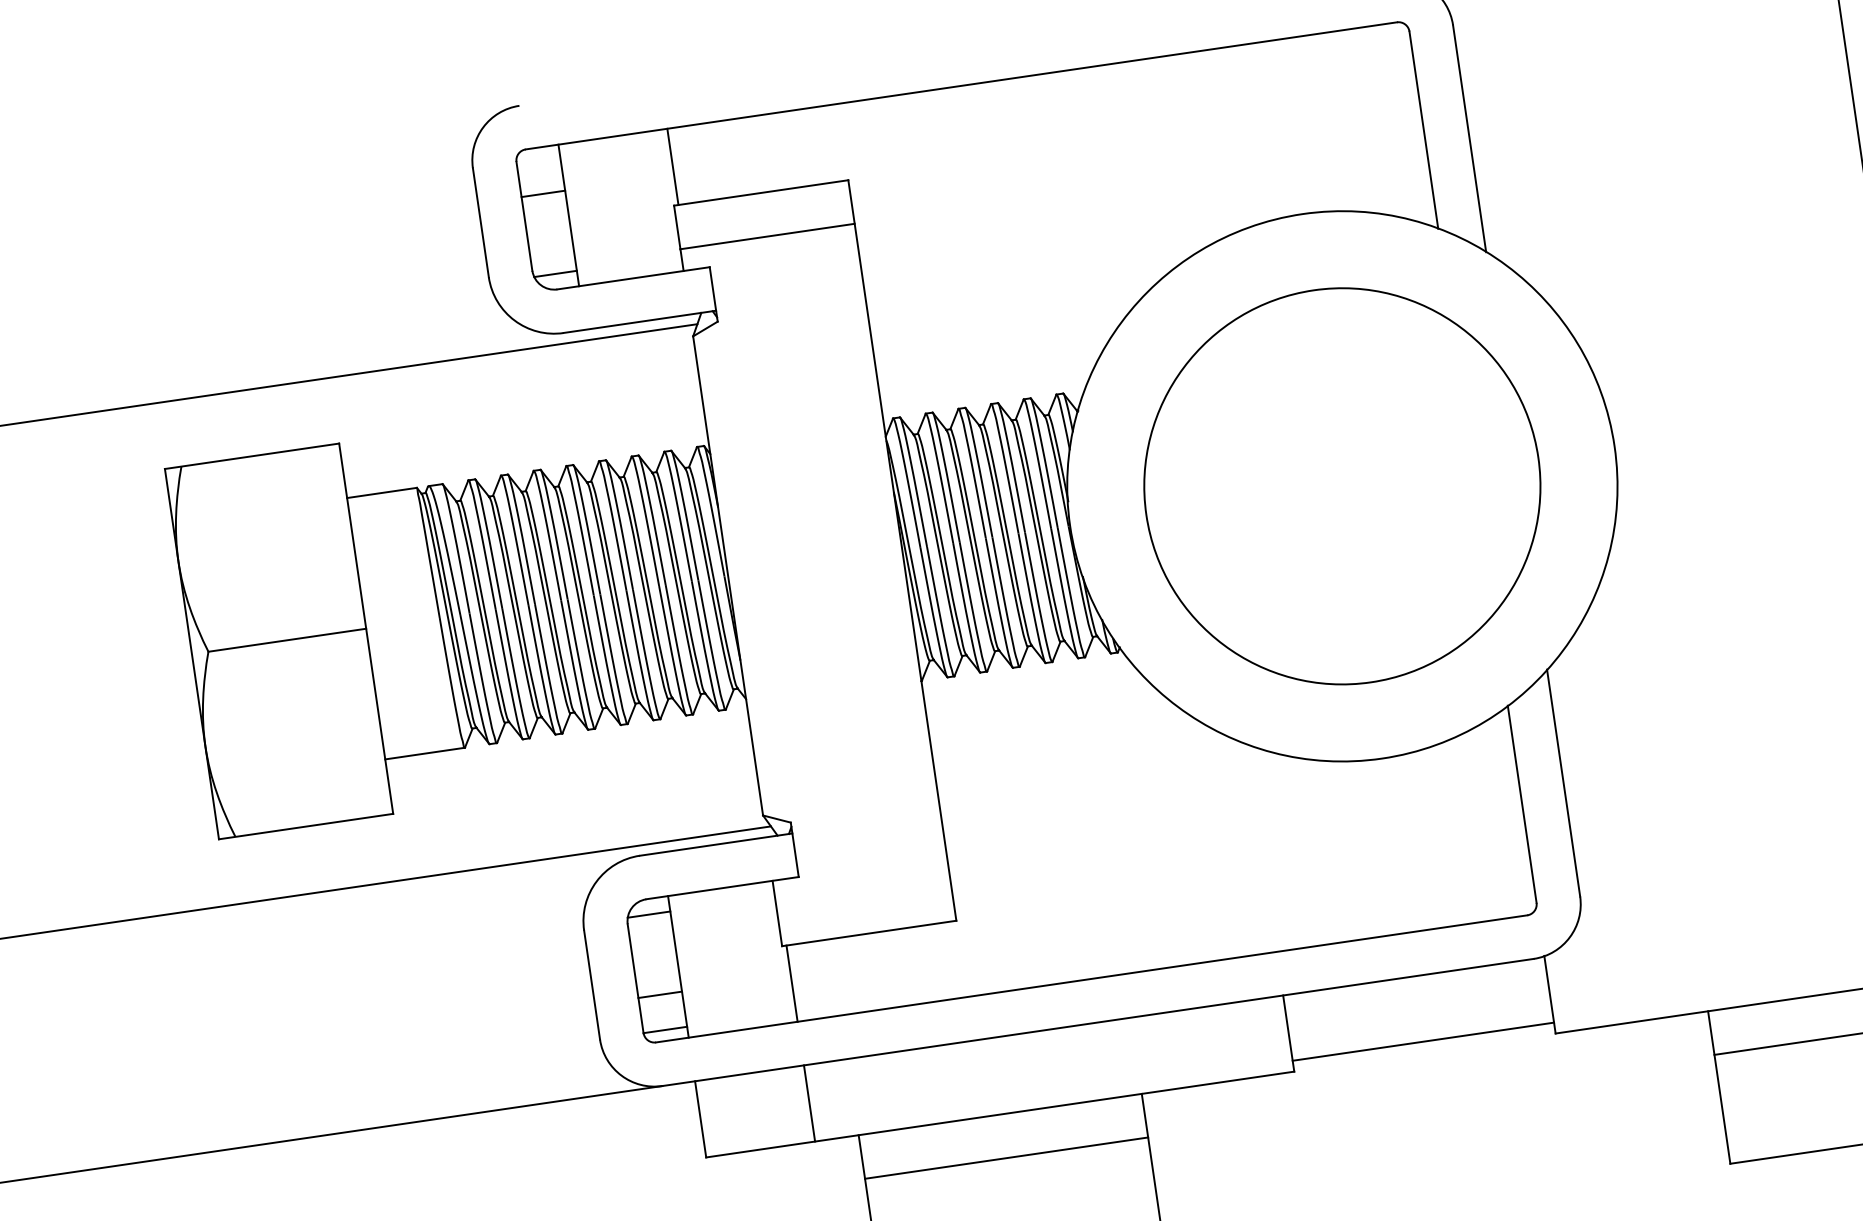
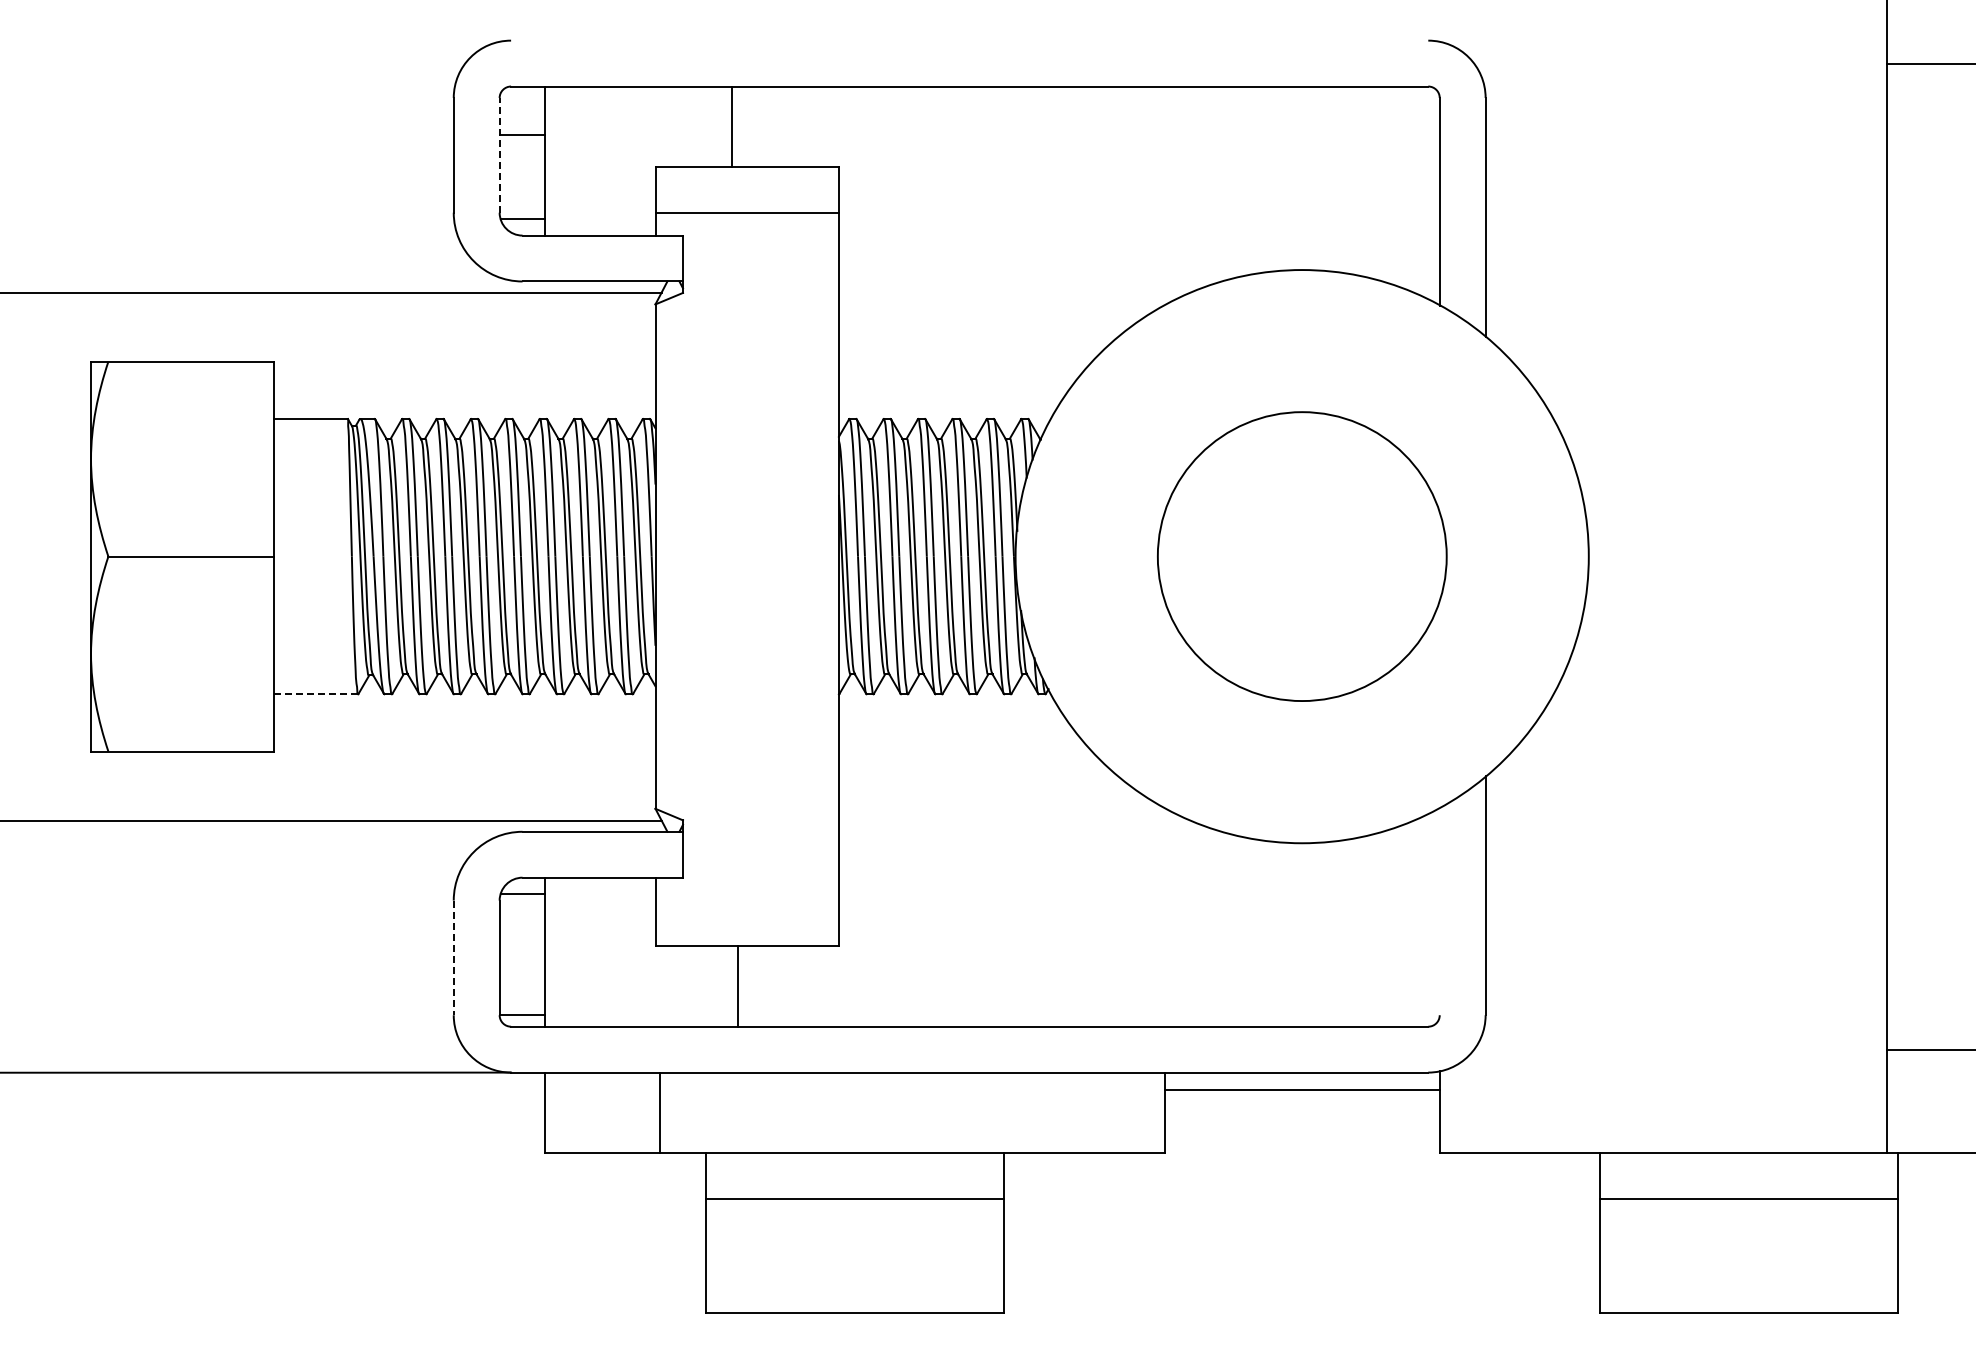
line: (673, 166) -> (732, 126), moved
line: (524, 215) -> (499, 154), solid -> dashed
circle: (1342, 486) -> (1302, 556), size x0.7
line: (425, 753) -> (316, 694), solid -> dashed
line: (1521, 804) -> (1439, 911), removed
line: (792, 983) -> (738, 986), moved
line: (591, 985) -> (453, 958), solid -> dashed
line: (660, 995) -> (522, 978), removed
line: (1422, 1041) -> (1301, 1090), moved

